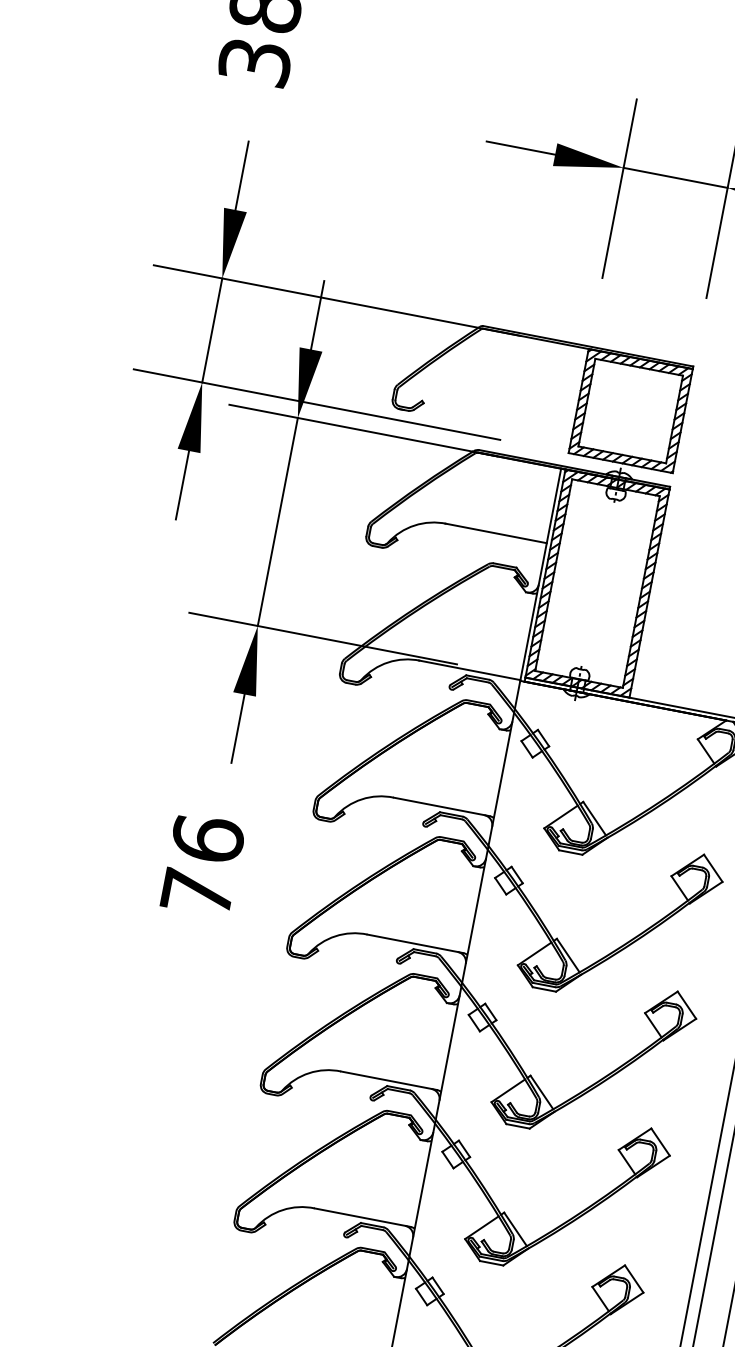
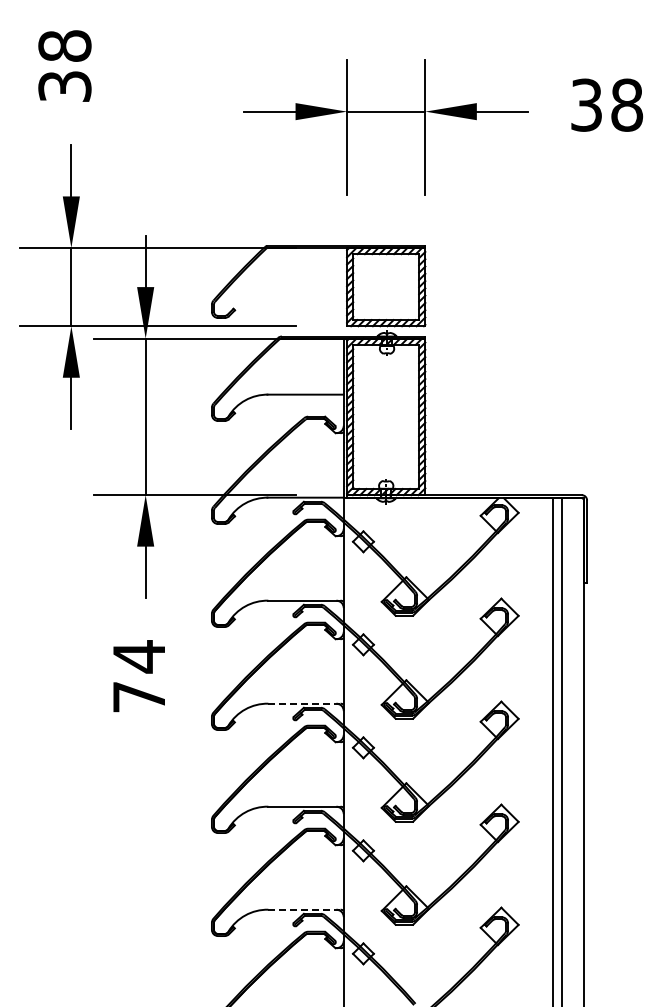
text: (206, 838) -> (138, 656), 76 -> 74
line: (415, 943) -> (304, 703), solid -> dashed
line: (362, 1217) -> (304, 909), solid -> dashed

